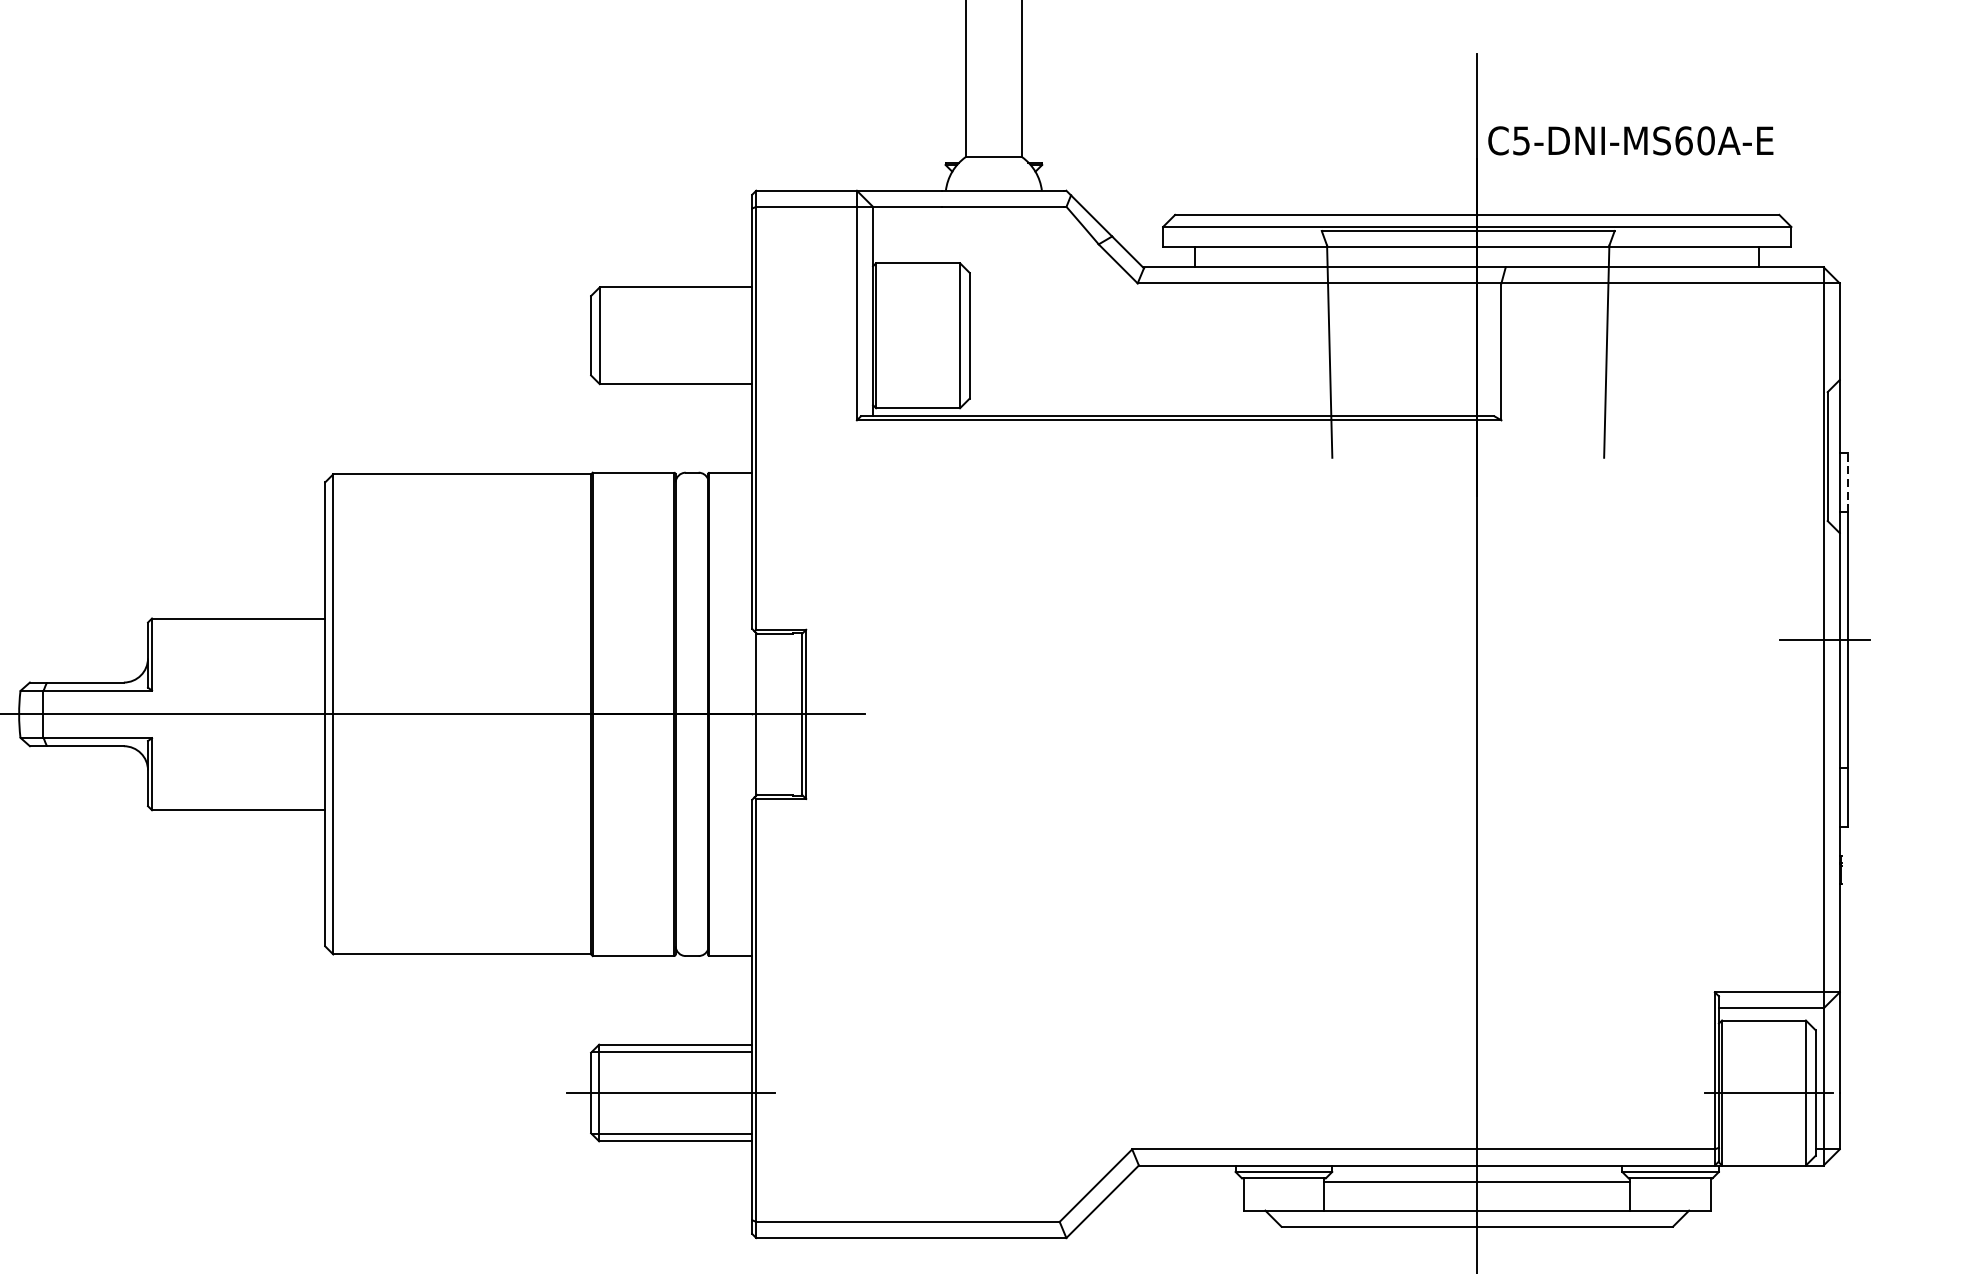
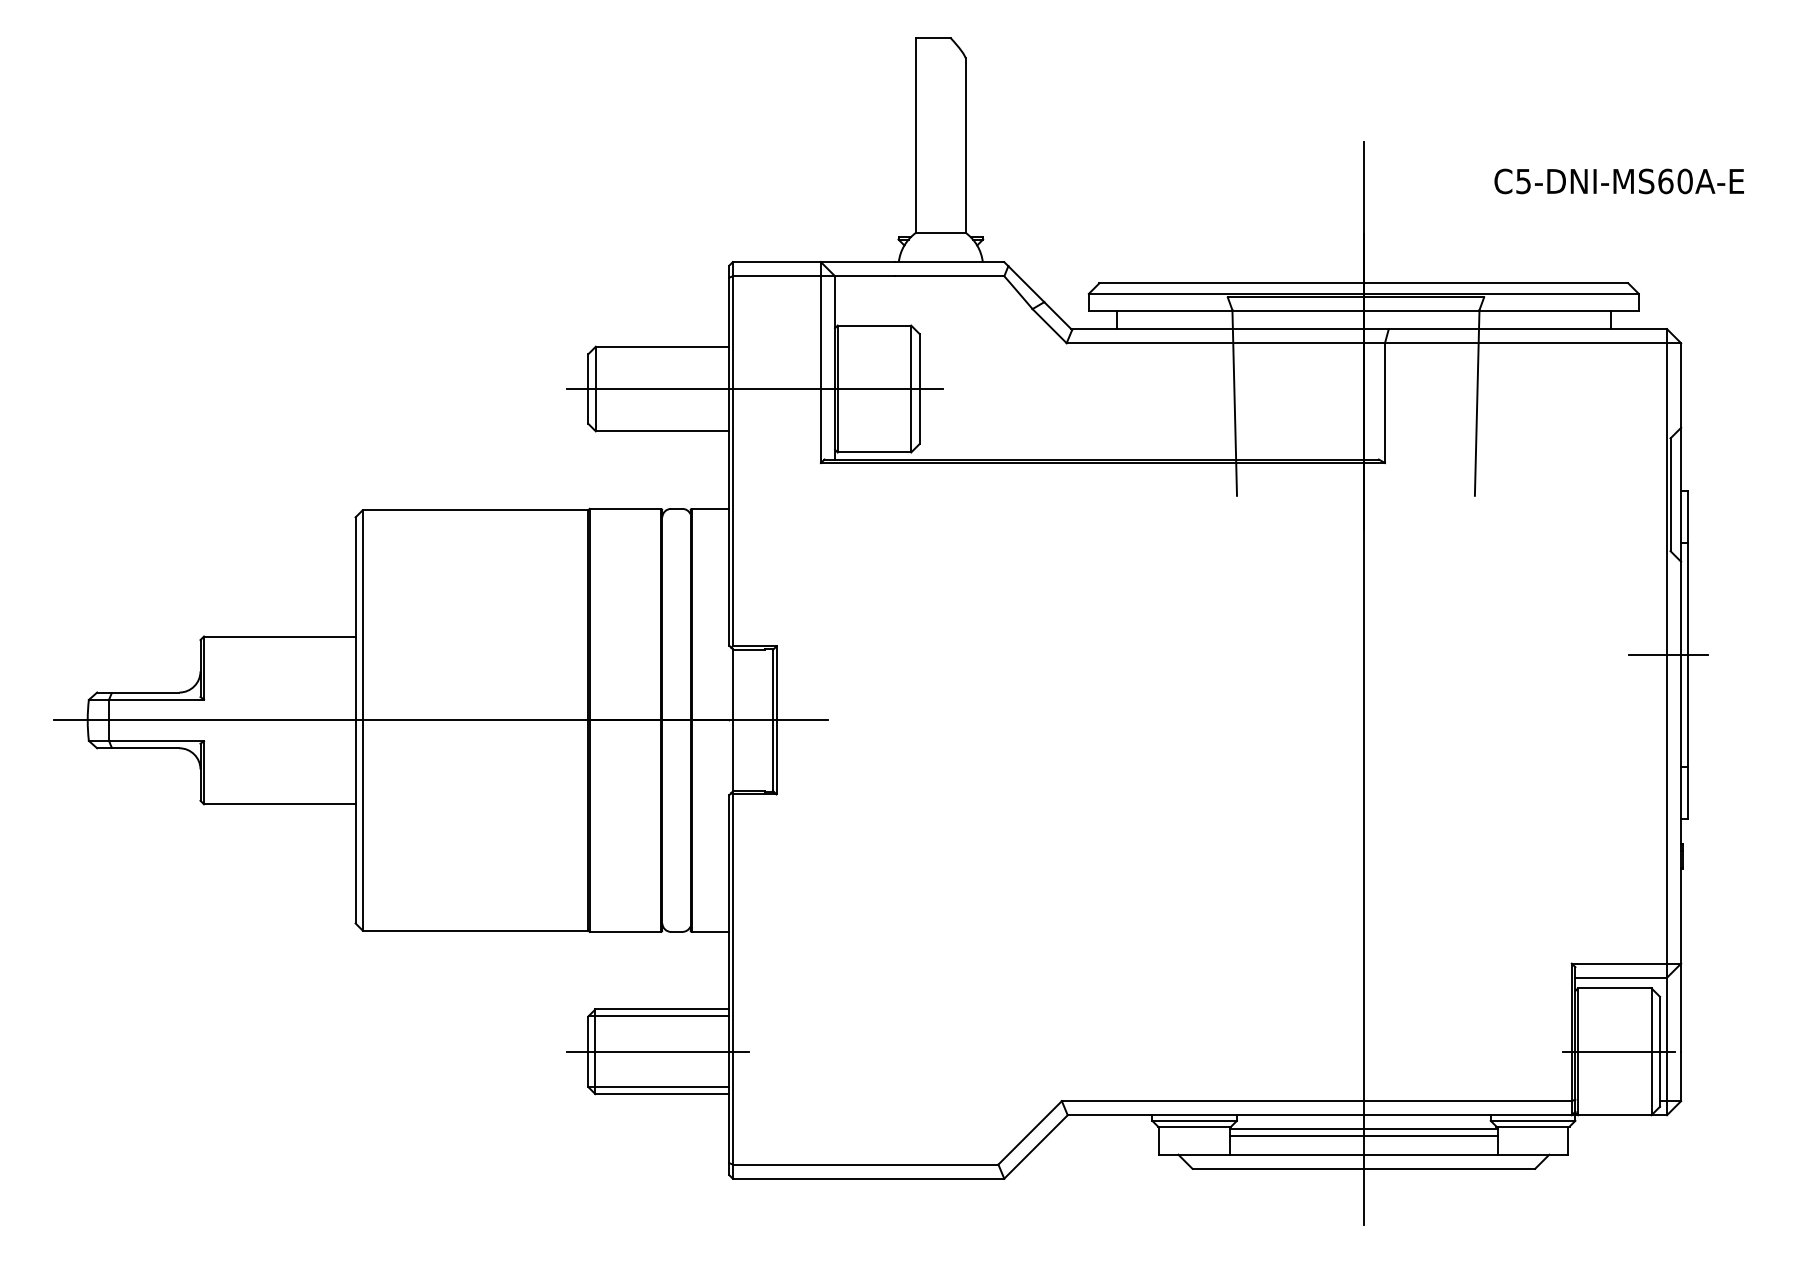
text: (1629, 140) -> (1618, 181), moved
line: (781, 336) -> (754, 389), added
line: (1848, 481) -> (1688, 516), dashed -> solid
line: (1476, 1189) -> (1363, 1136), added

